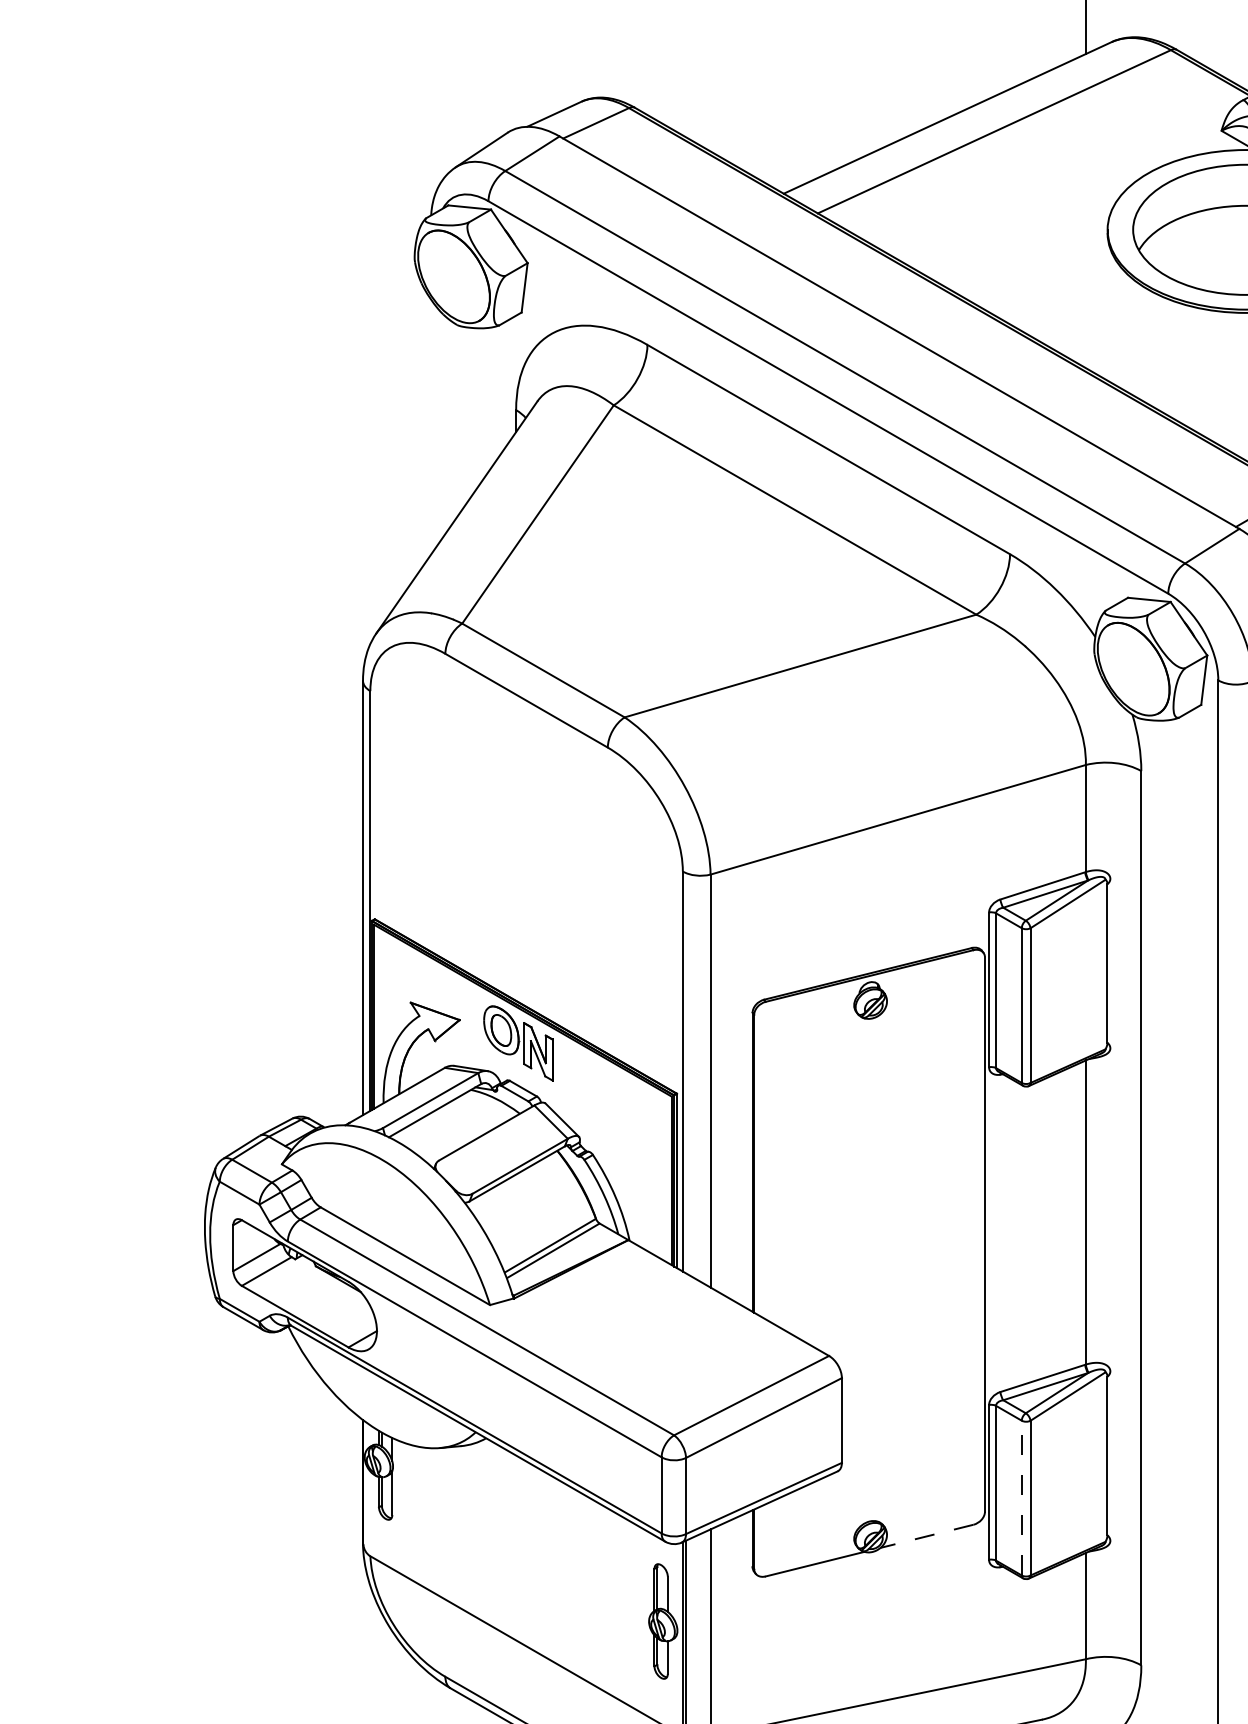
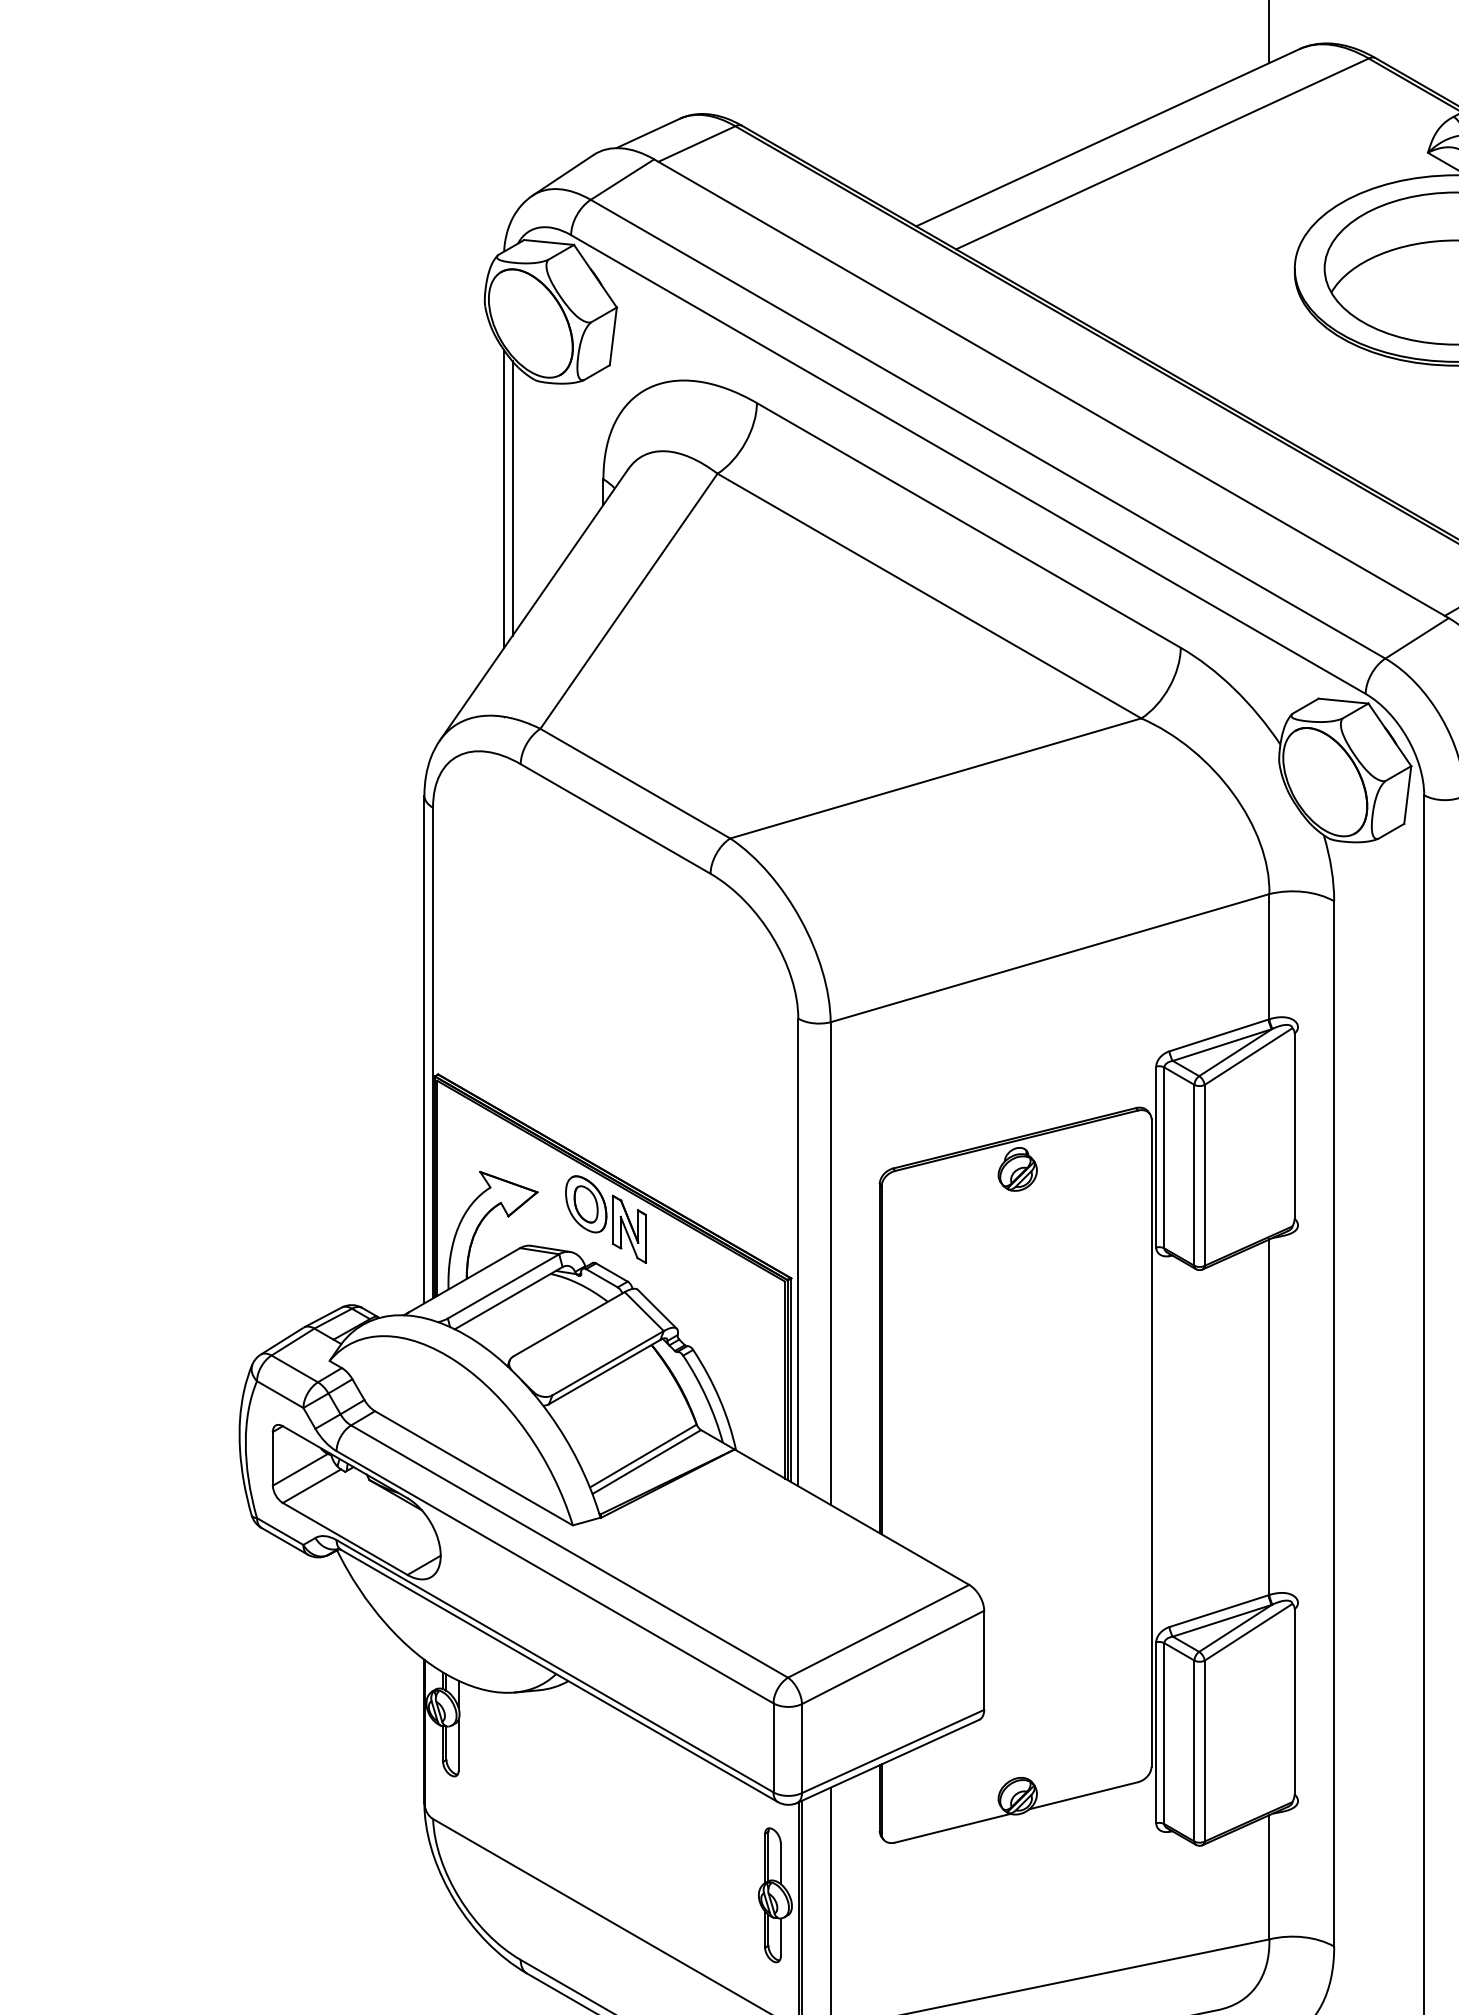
line: (438, 426) -> (512, 498), added
line: (431, 427) -> (504, 499), added
line: (1021, 1497) -> (1194, 1750), dashed -> solid
line: (926, 1536) -> (1083, 1795), dashed -> solid

